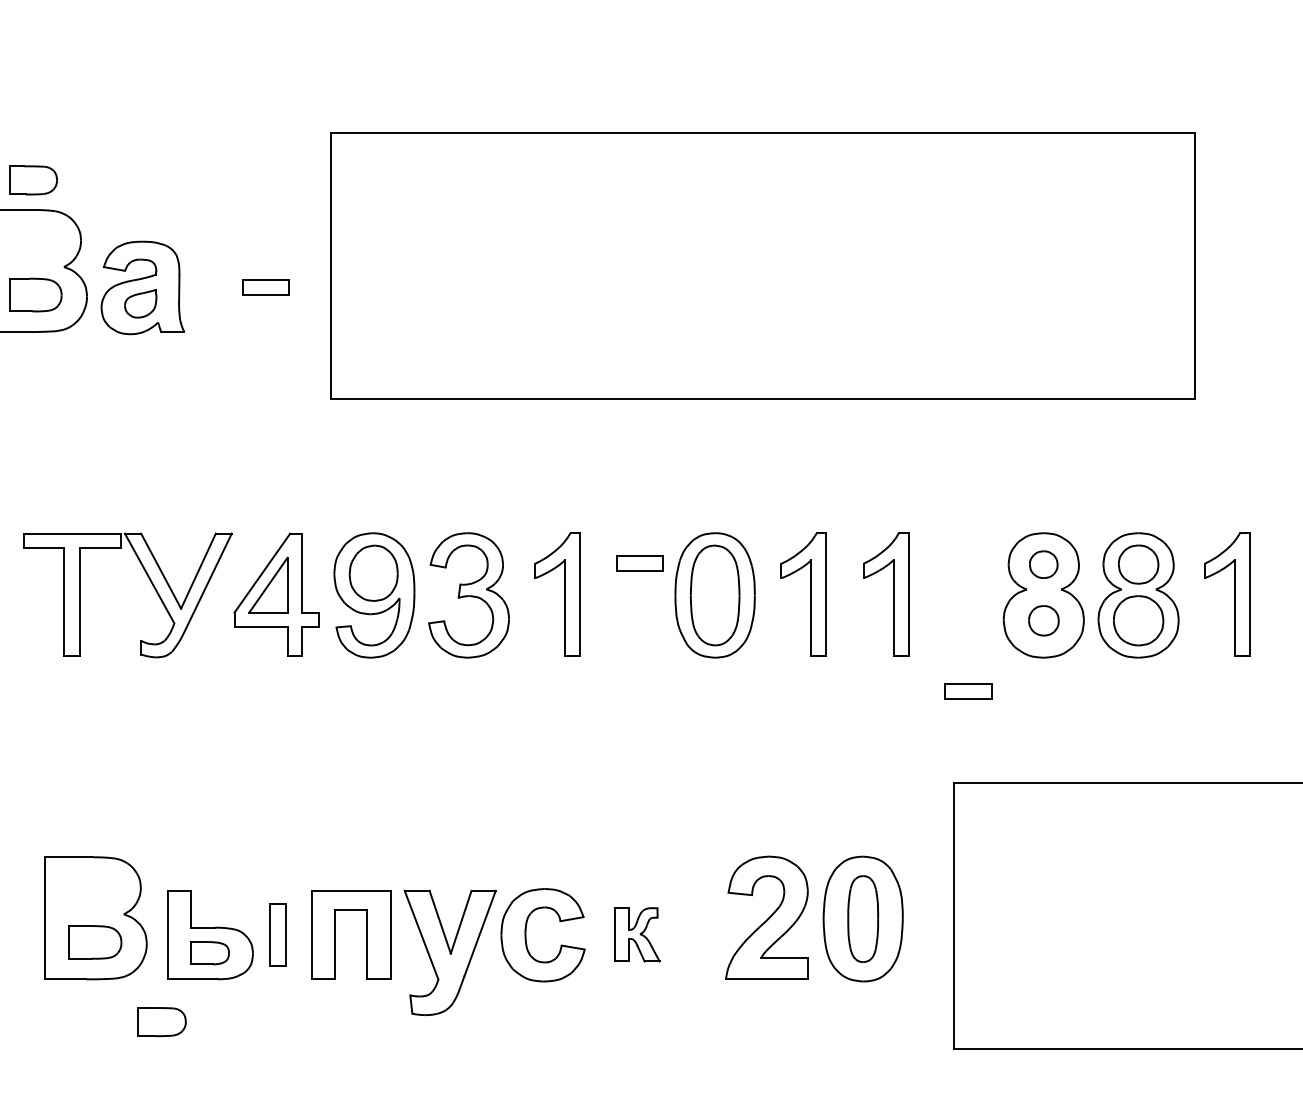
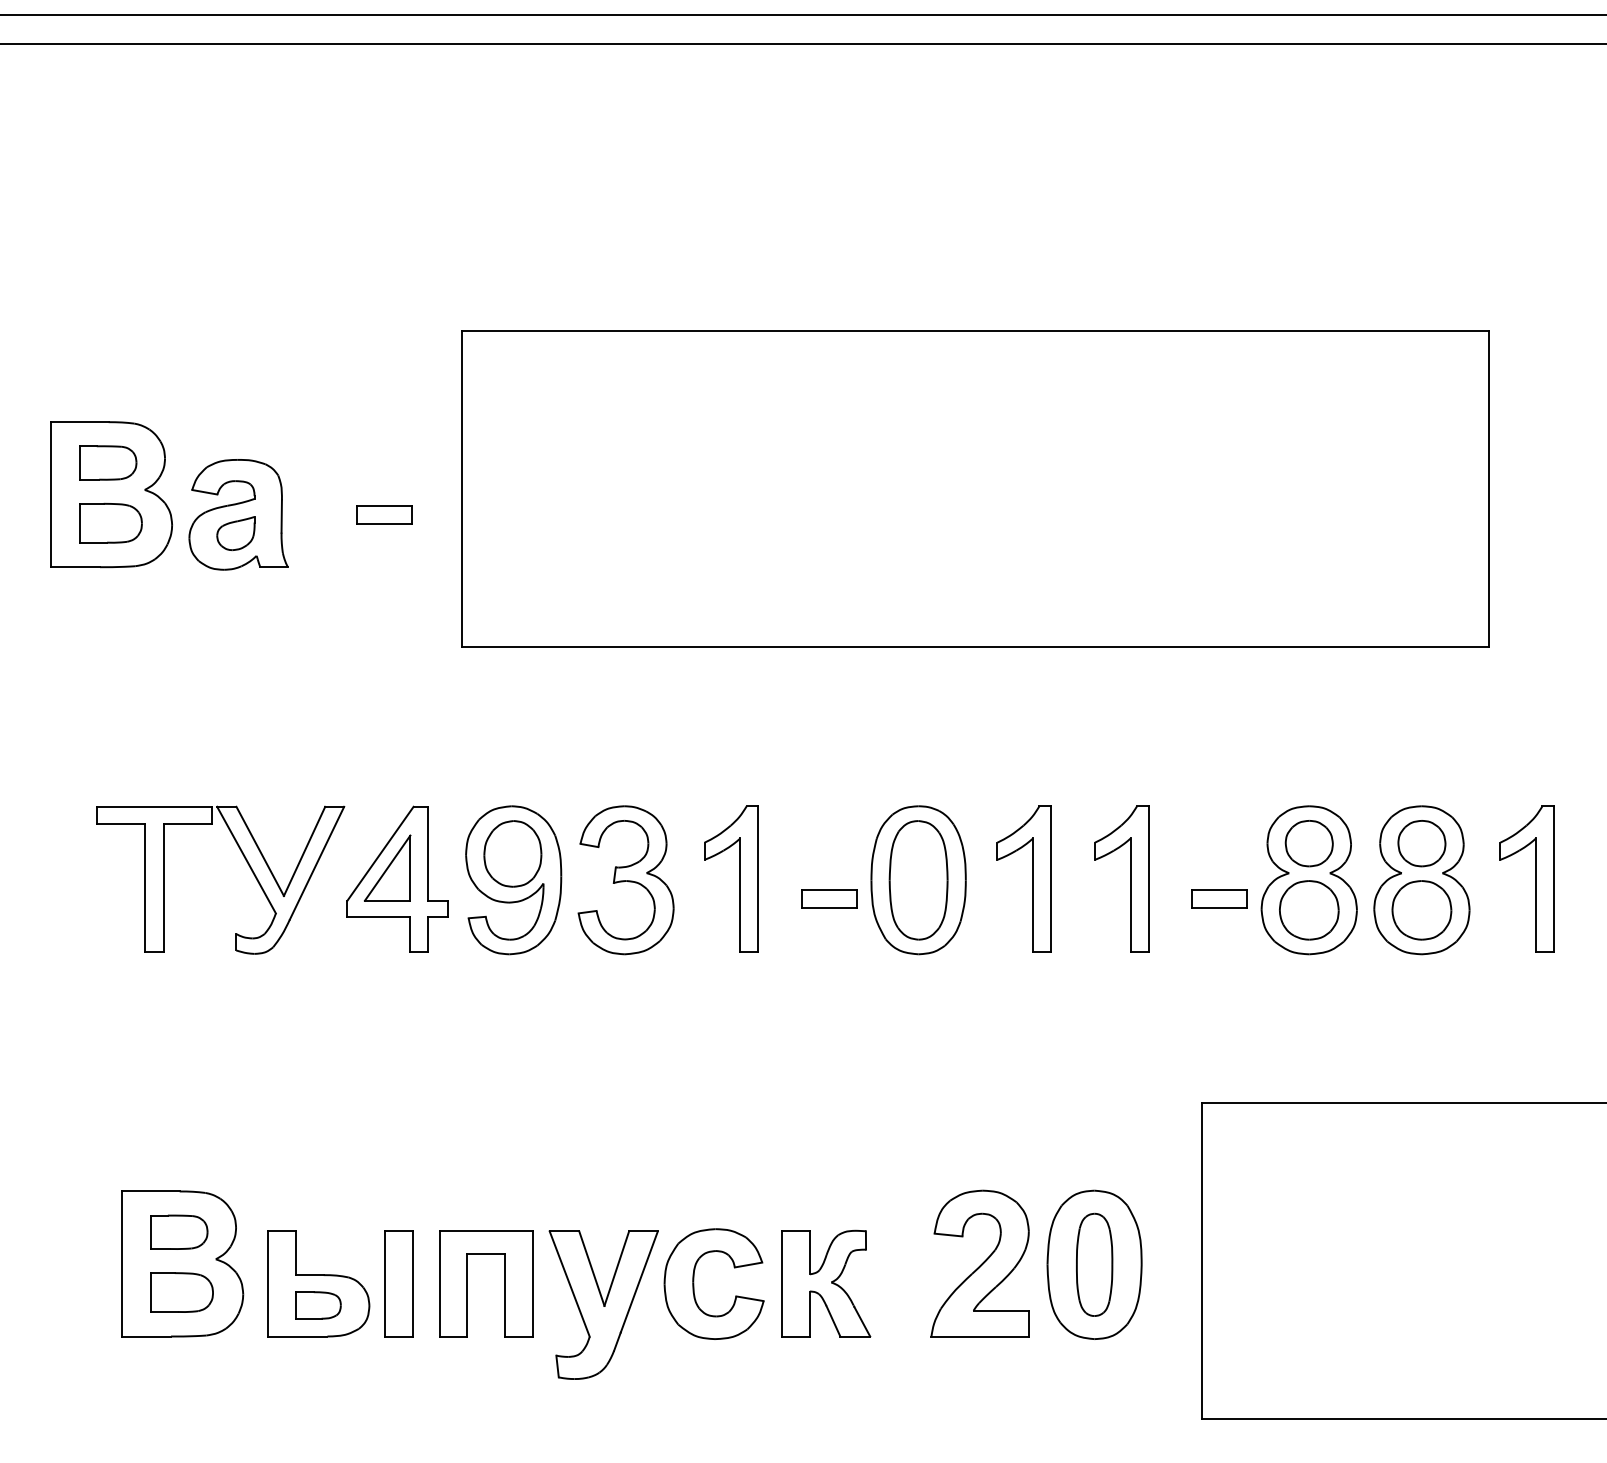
part: (33, 179) -> (108, 462), moved
part: (640, 562) -> (829, 898), moved
part: (1043, 564) -> (1308, 843), size x1.43
part: (1044, 620) -> (1309, 910), size x1.67
part: (968, 690) -> (1219, 898), moved
part: (277, 934) -> (398, 1283), size x1.43
part: (637, 934) -> (826, 1283), size x1.67
part: (162, 1021) -> (179, 1231), moved

